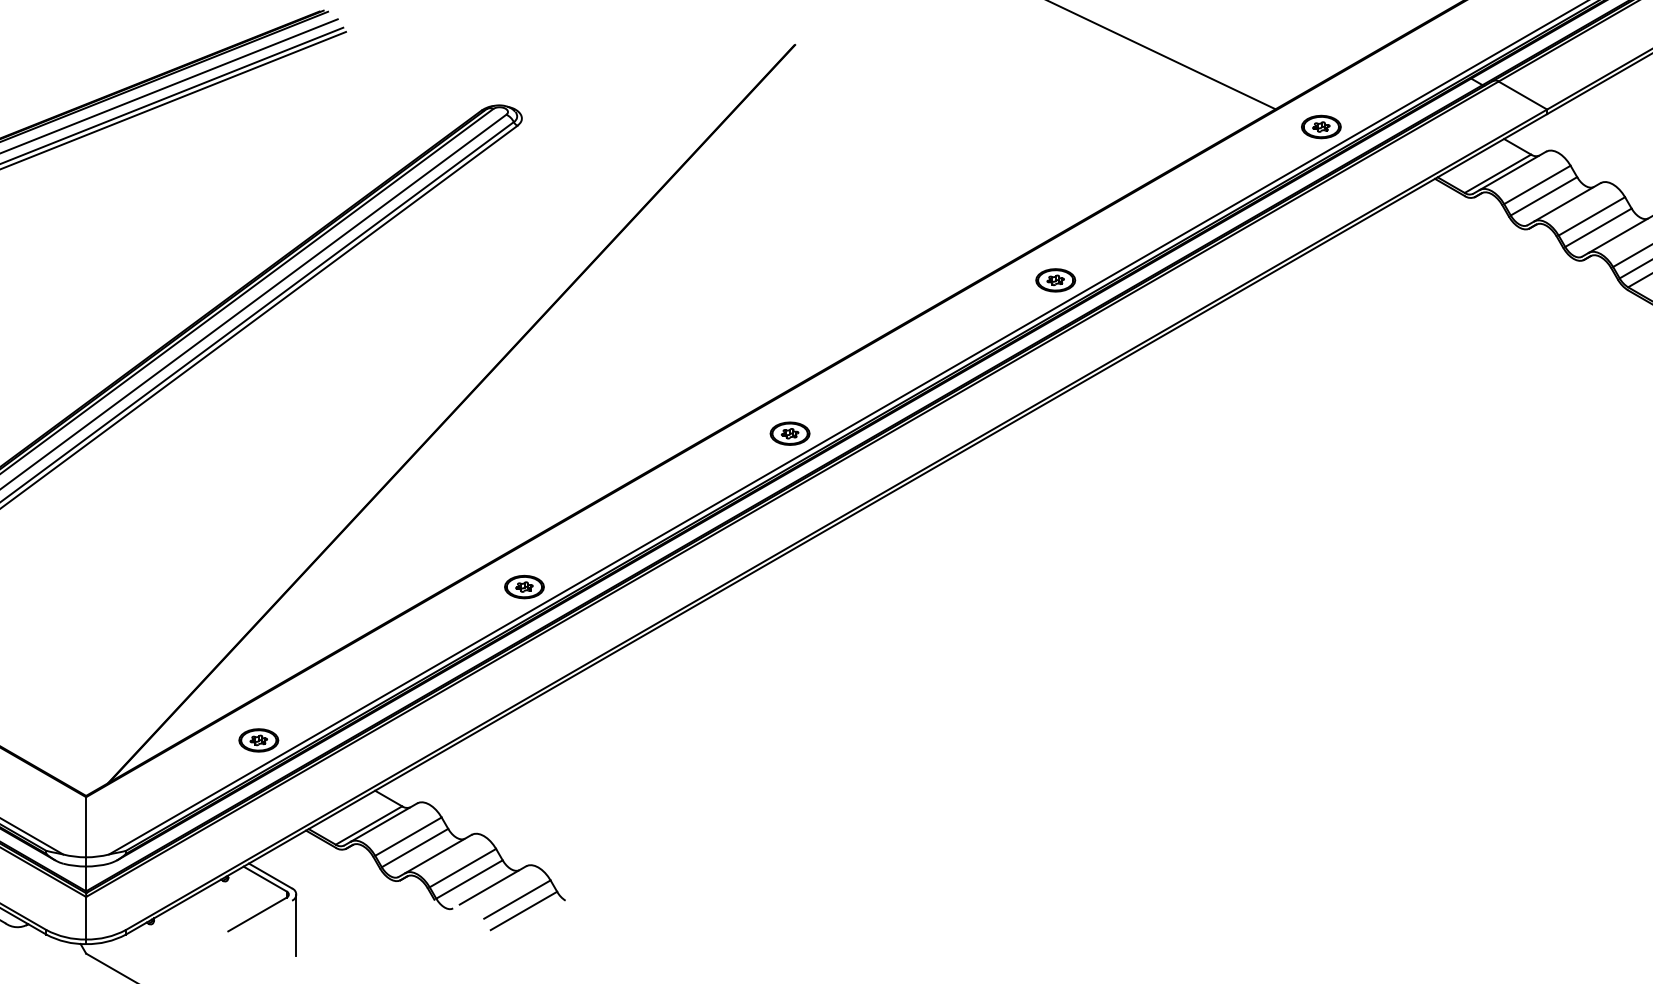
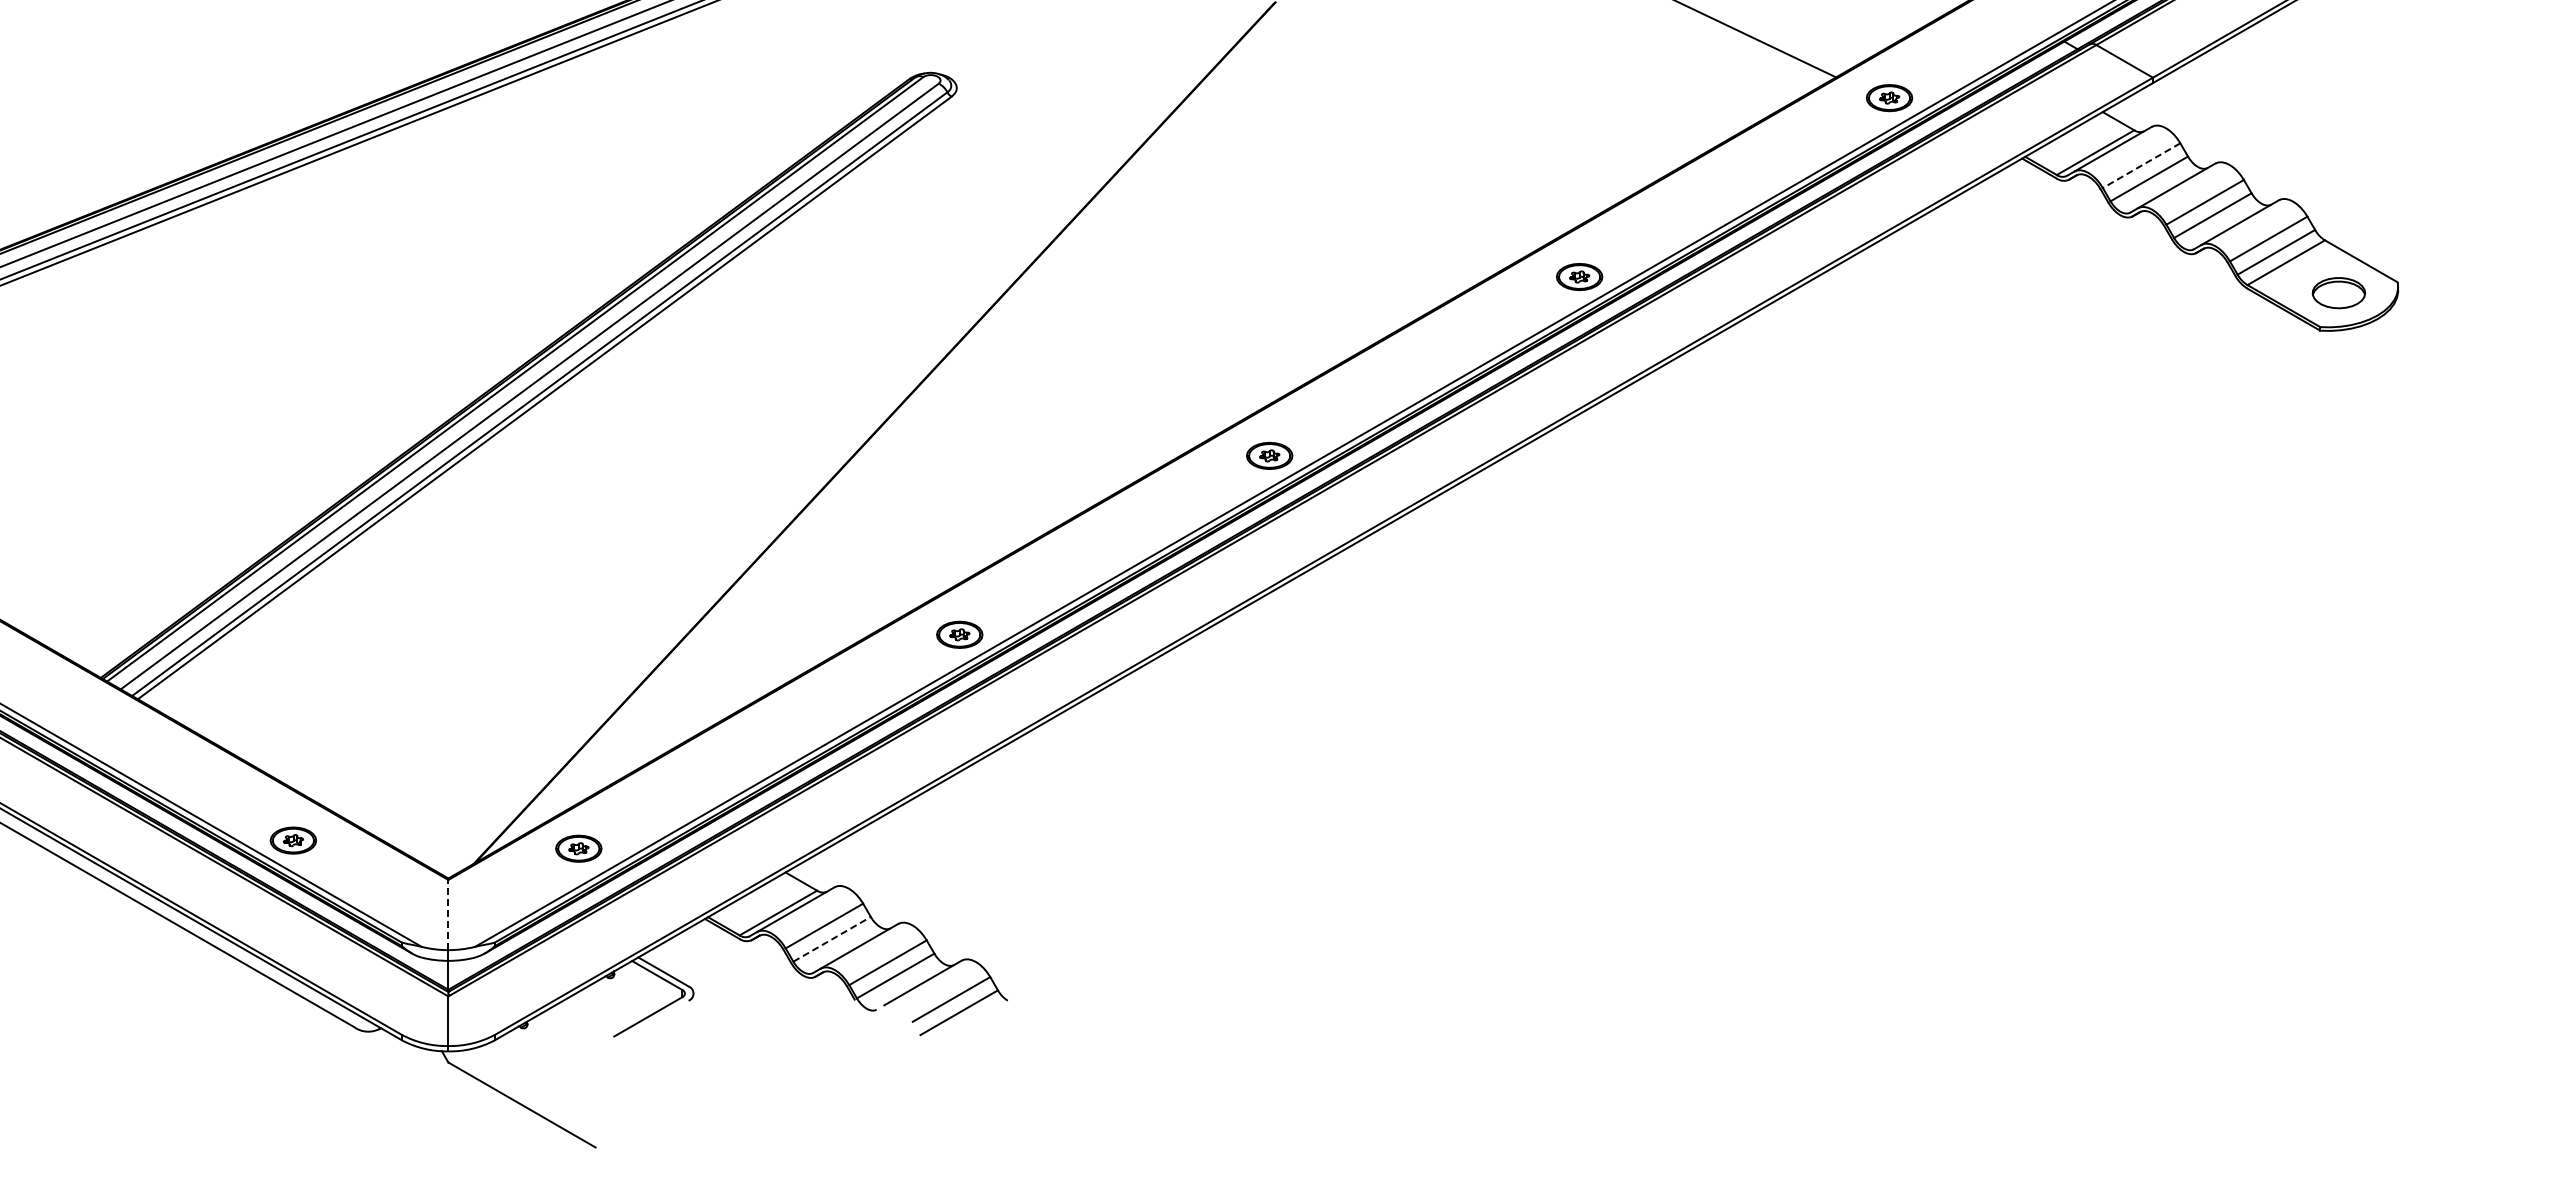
line: (1537, 184) -> (2141, 165), solid -> dashed
part: (258, 740) -> (578, 848), moved
line: (86, 826) -> (448, 914), solid -> dashed
line: (415, 848) -> (832, 939), solid -> dashed
line: (296, 924) -> (693, 1028), removed

